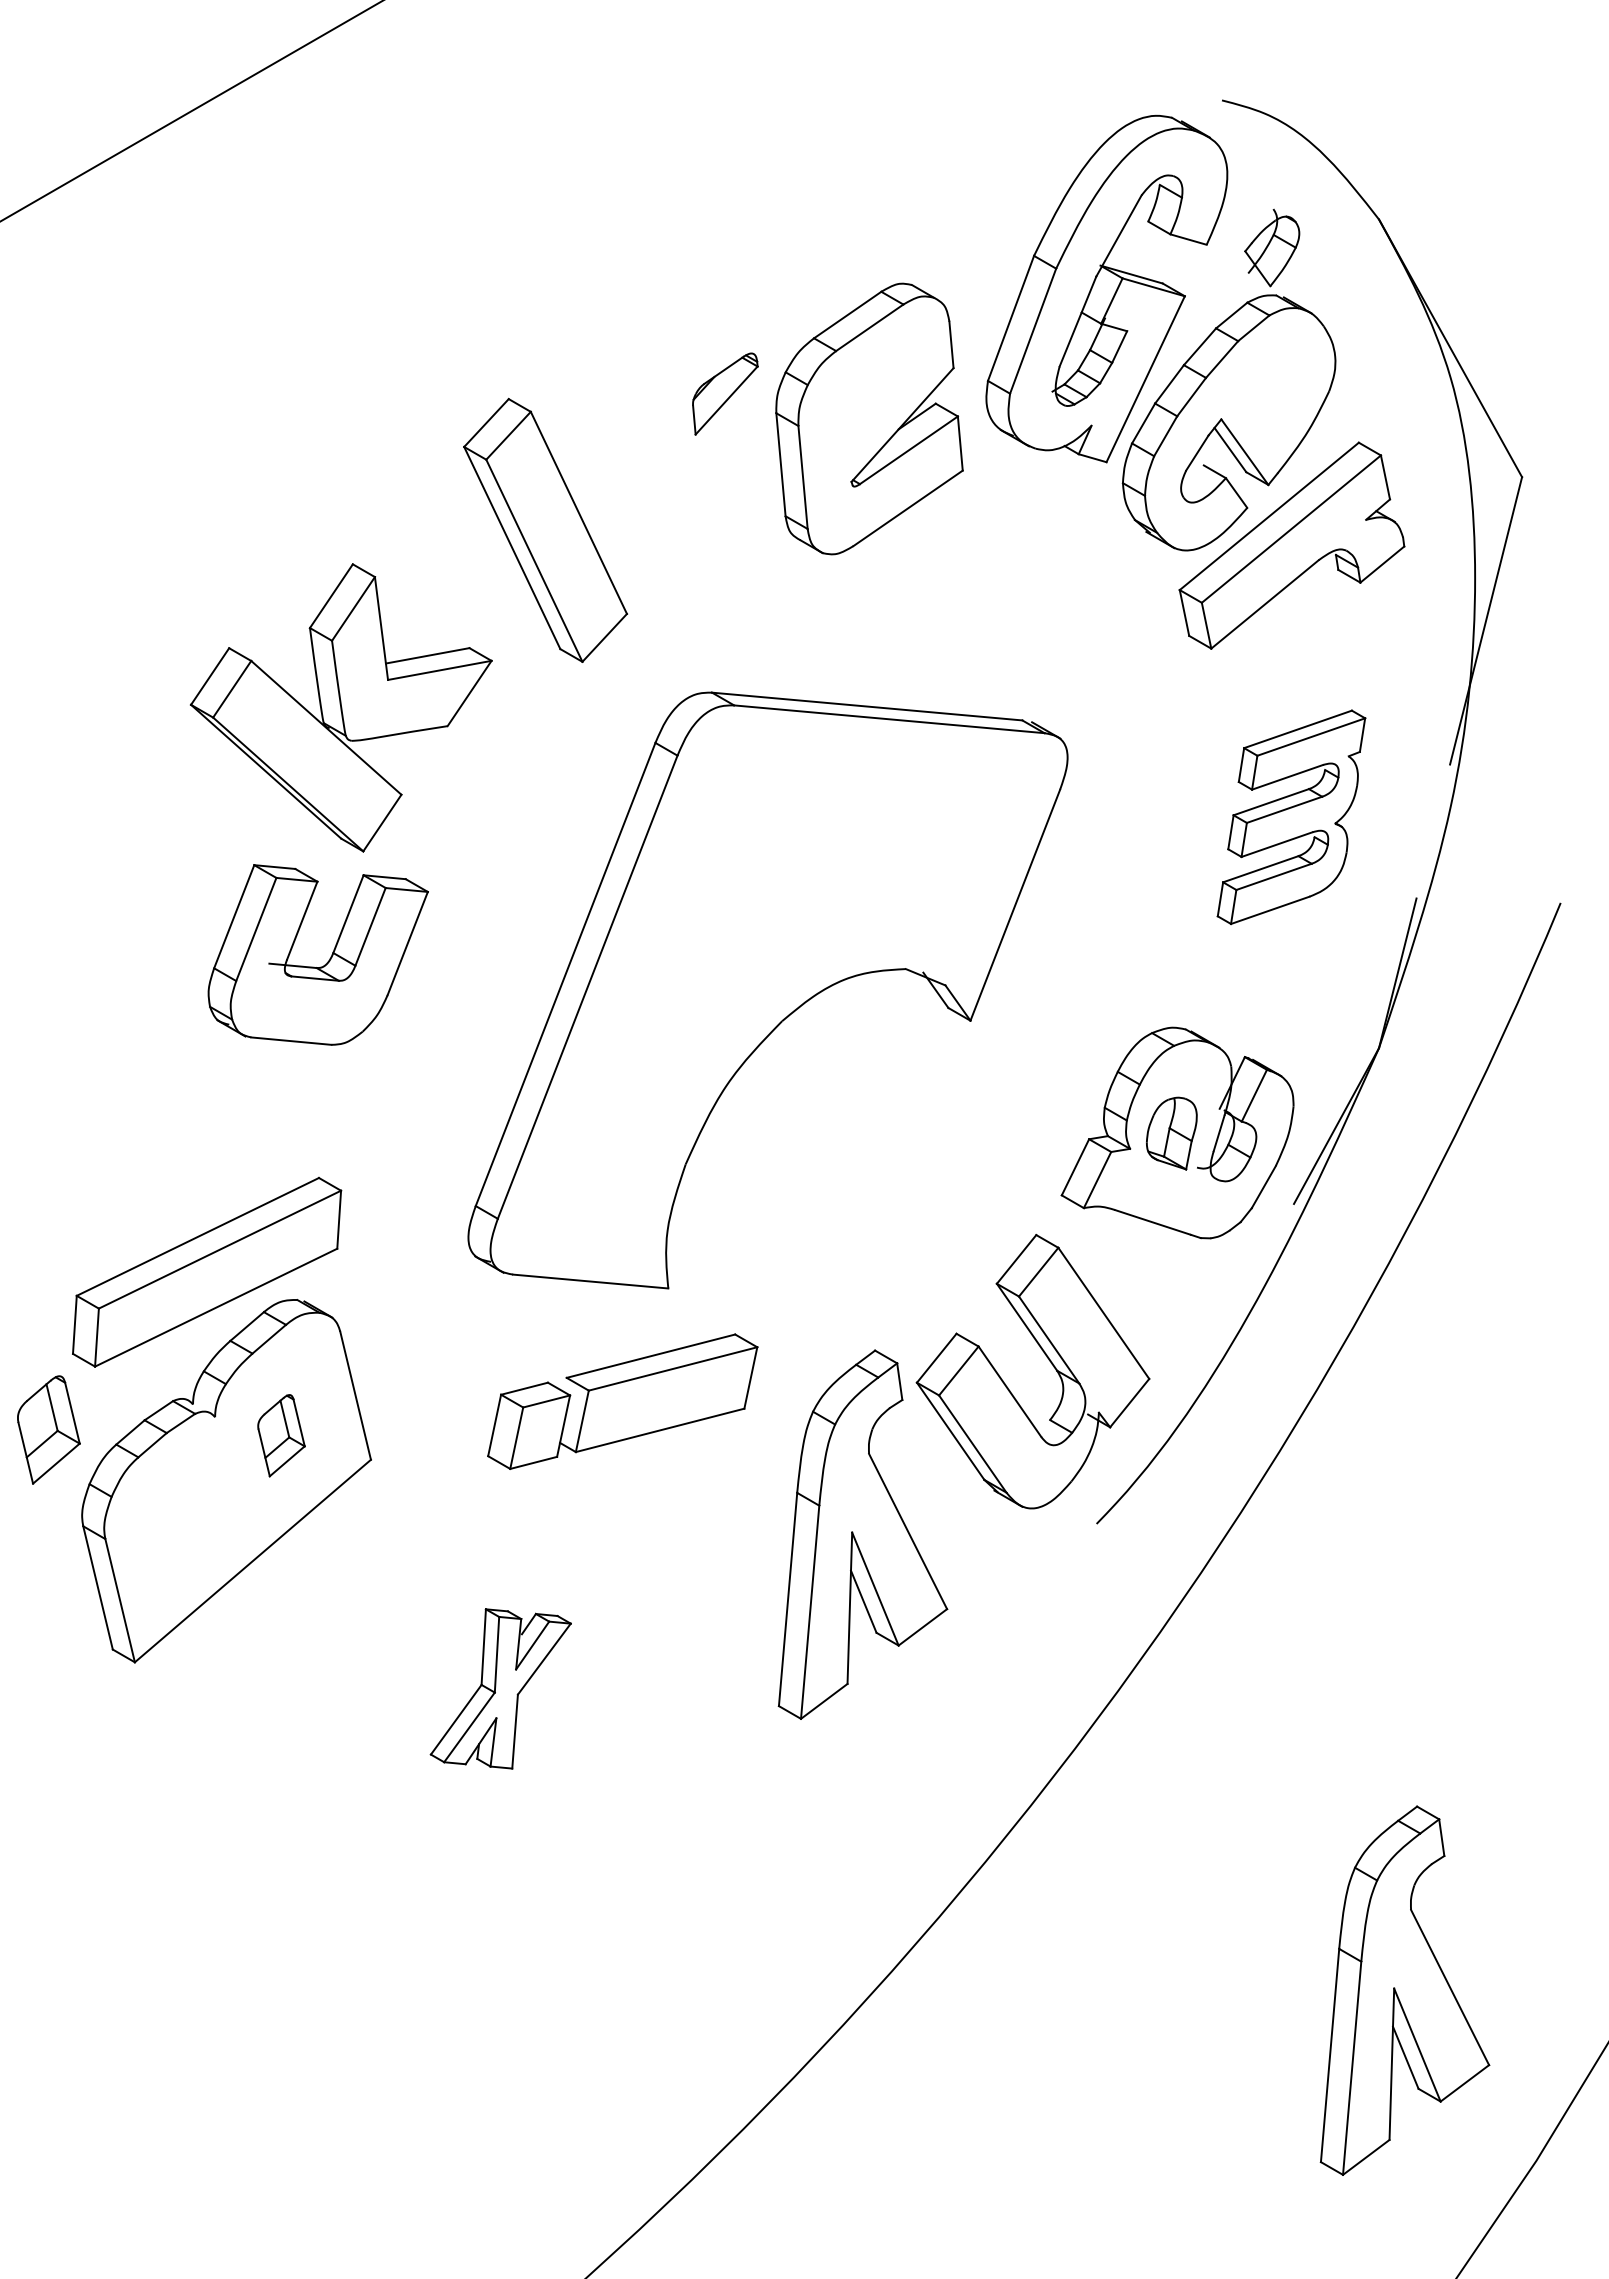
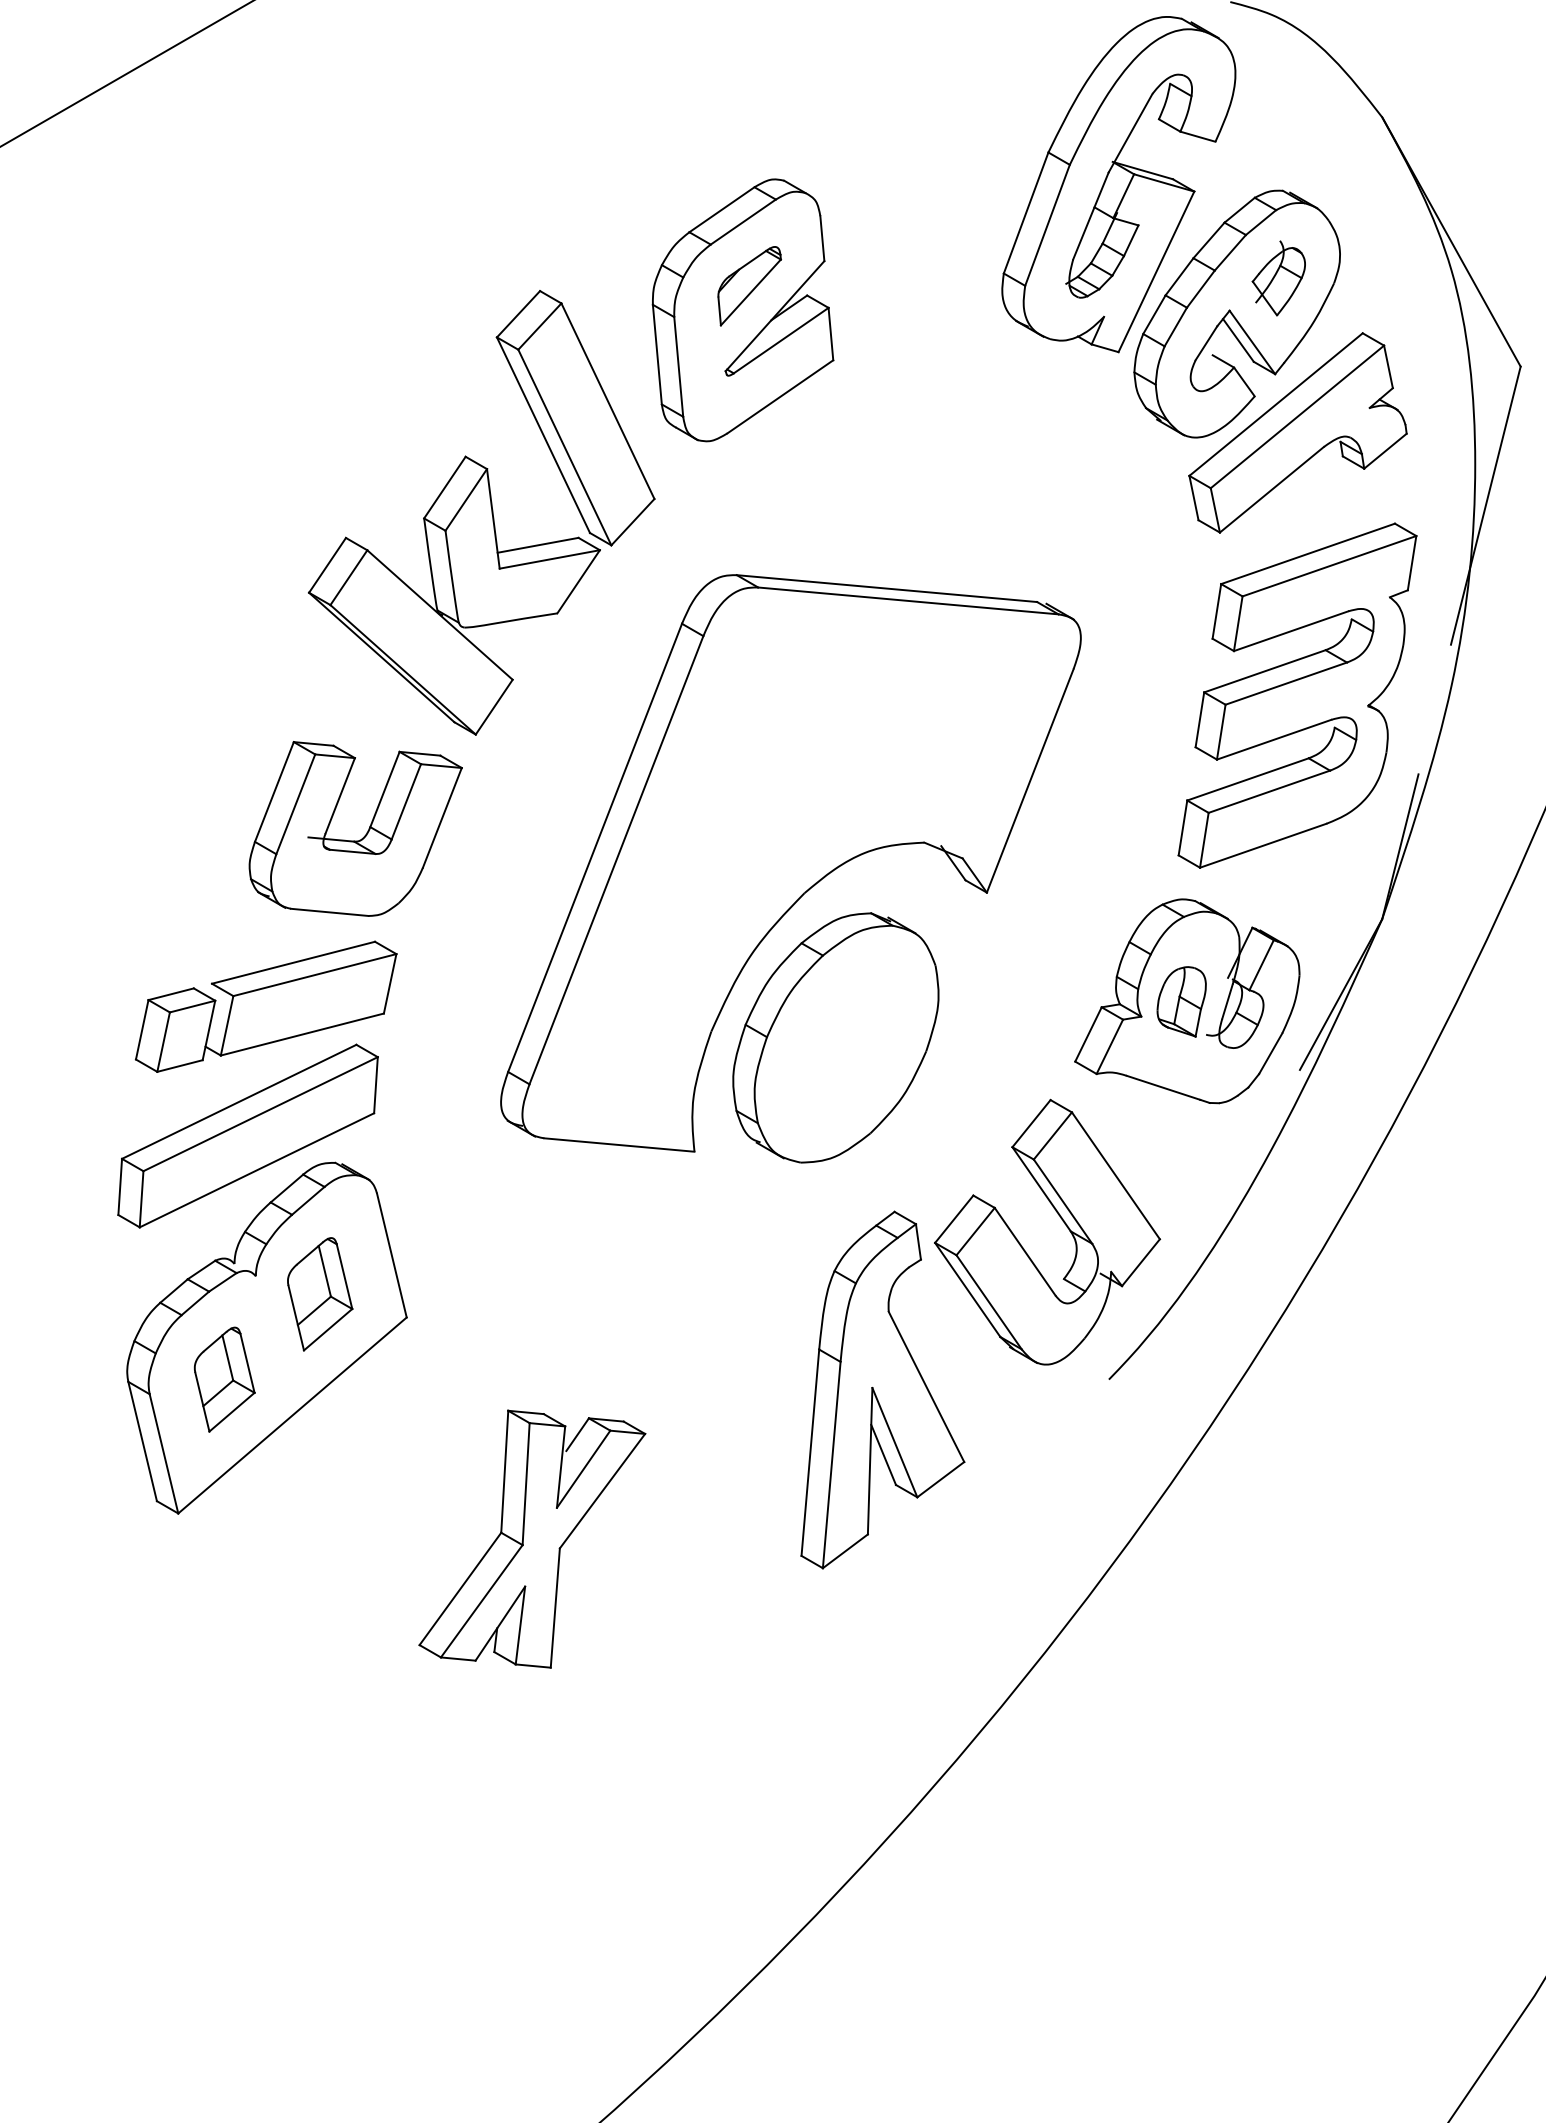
part: (1272, 247) -> (1279, 277), moved
part: (869, 418) -> (743, 309), moved
part: (341, 707) -> (454, 595), moved
part: (1291, 817) -> (1297, 695), size x1.67
part: (814, 1170) -> (835, 1037), added
part: (622, 1401) -> (265, 1006), moved
part: (48, 1429) -> (224, 1379), moved
part: (281, 1435) -> (320, 1294), size x1.43
part: (500, 1688) -> (532, 1538), size x1.67
part: (1404, 1990) -> (1406, 1831), removed

